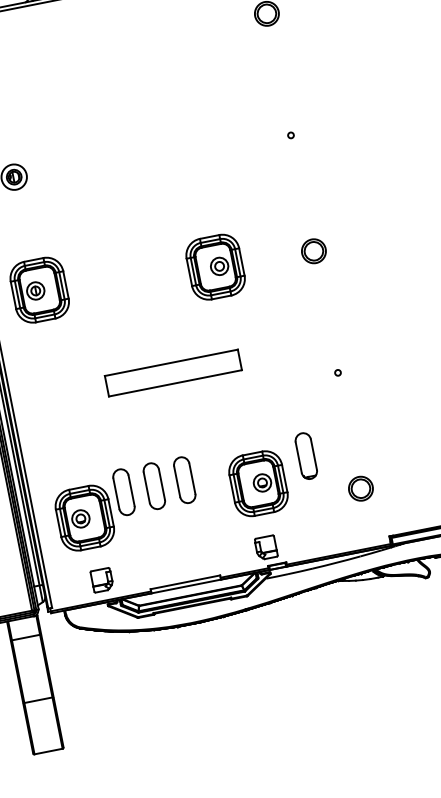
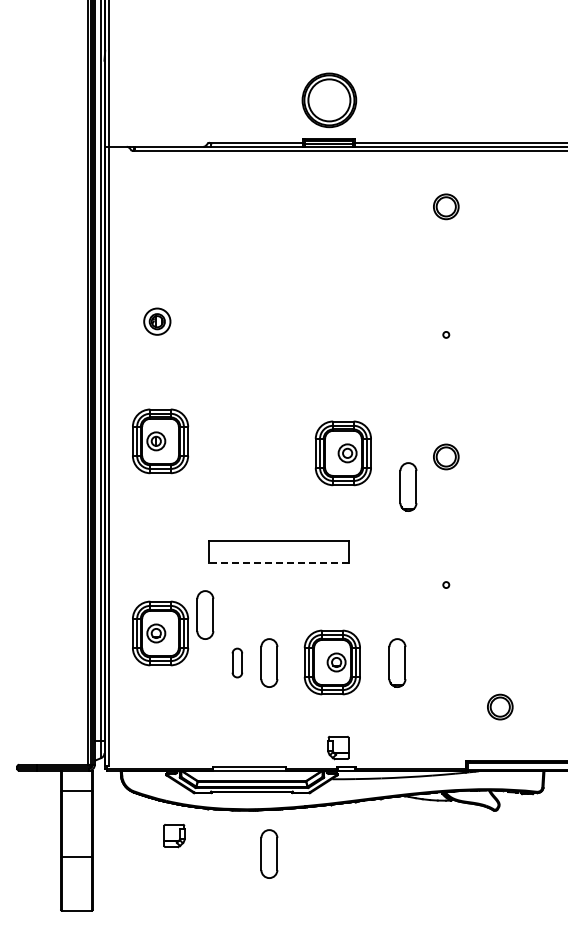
part: (283, 286) -> (408, 486), added
line: (174, 383) -> (278, 563), solid -> dashed
part: (257, 483) -> (331, 662), moved
part: (154, 485) -> (237, 662), size x0.6
part: (361, 488) -> (500, 706), moved
part: (96, 510) -> (173, 628), moved
part: (102, 579) -> (174, 835), moved
part: (220, 660) -> (269, 853), added

